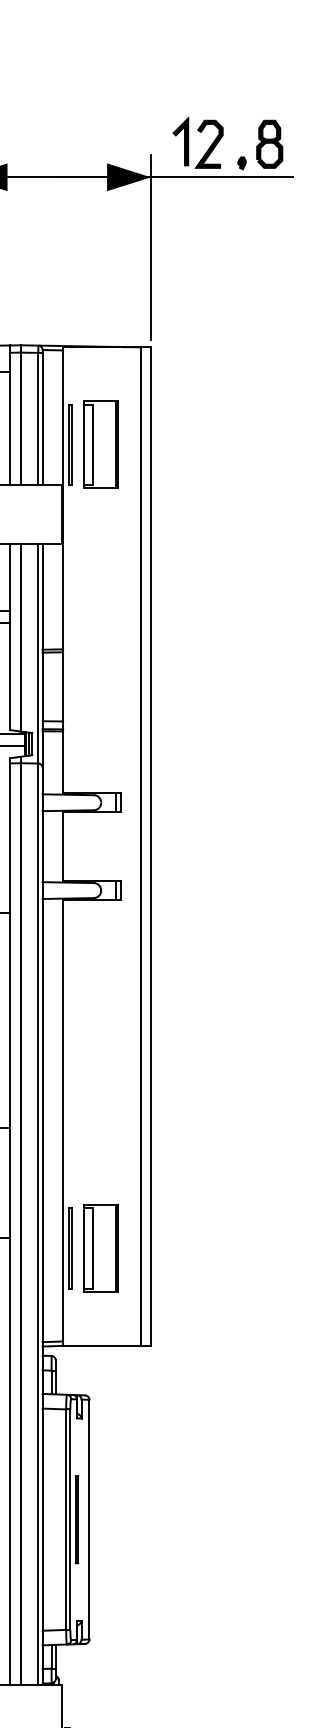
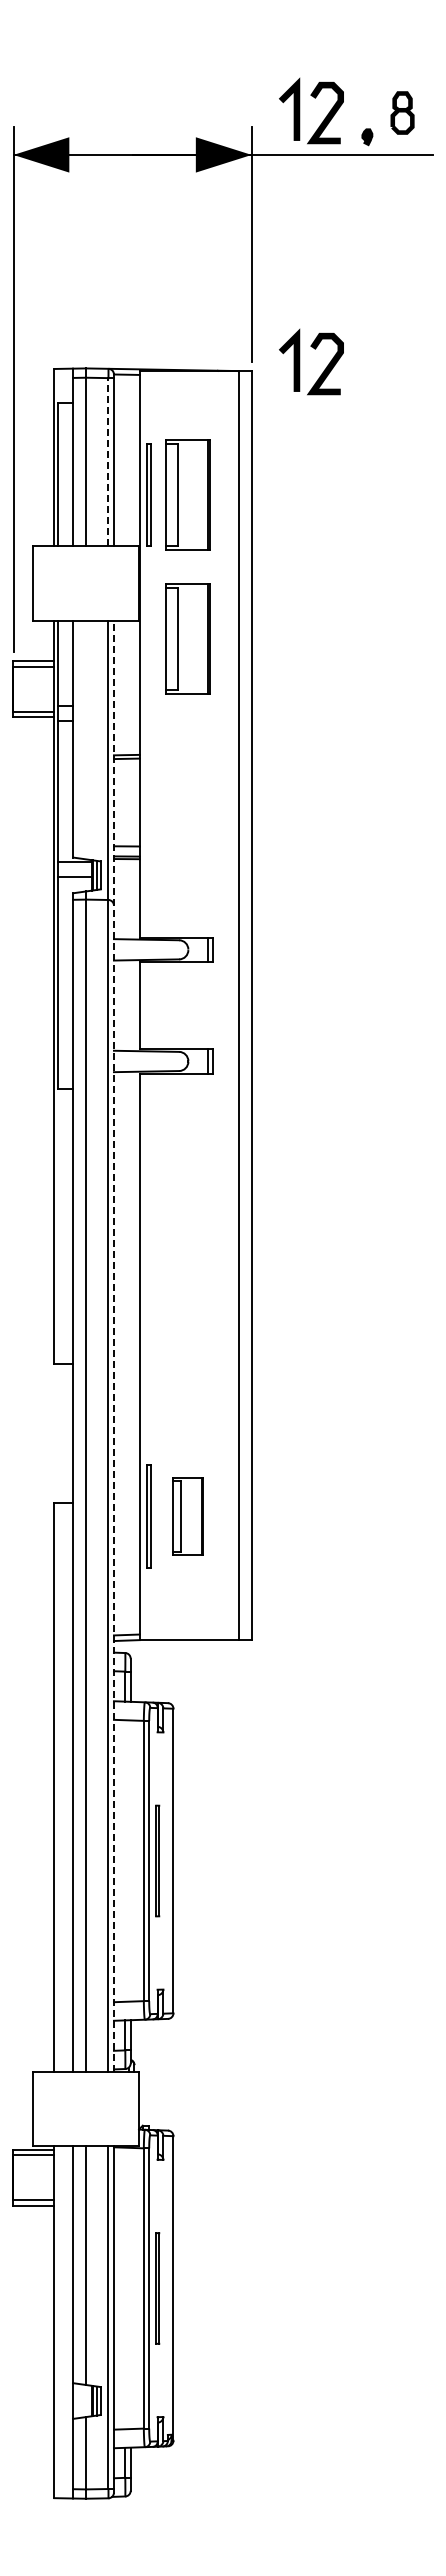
part: (269, 143) -> (402, 112), size x0.7
part: (189, 339) -> (300, 361), added
line: (38, 419) -> (108, 462), solid -> dashed
part: (100, 557) -> (187, 638), added
line: (21, 637) -> (86, 739), removed
line: (42, 1114) -> (113, 1346), solid -> dashed
part: (100, 1248) -> (187, 1516), size x0.7

